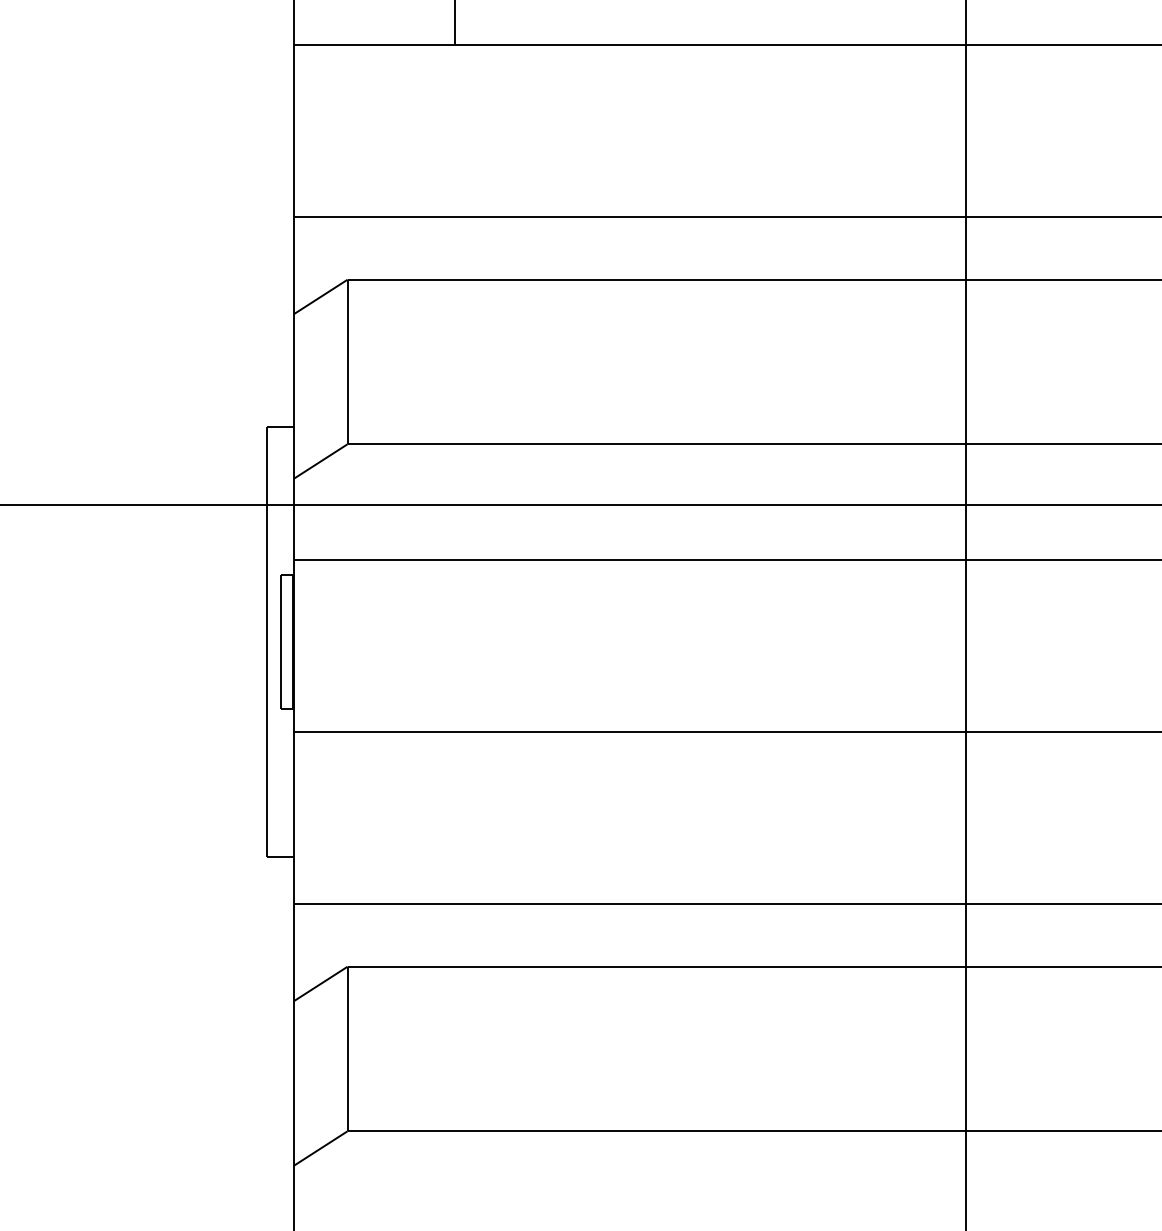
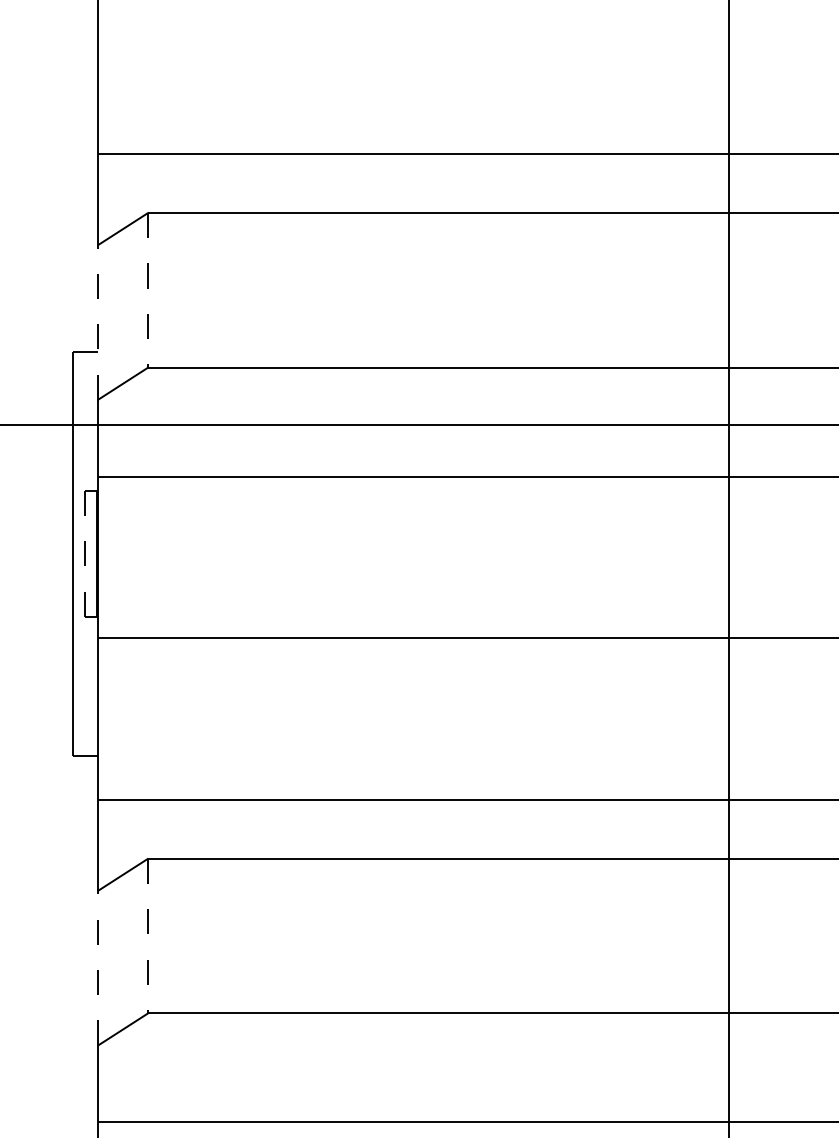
line: (347, 362) -> (148, 290), solid -> dashed
line: (293, 395) -> (97, 321), solid -> dashed
line: (280, 642) -> (85, 553), solid -> dashed
line: (347, 1049) -> (148, 936), solid -> dashed
line: (293, 1083) -> (97, 968), solid -> dashed

